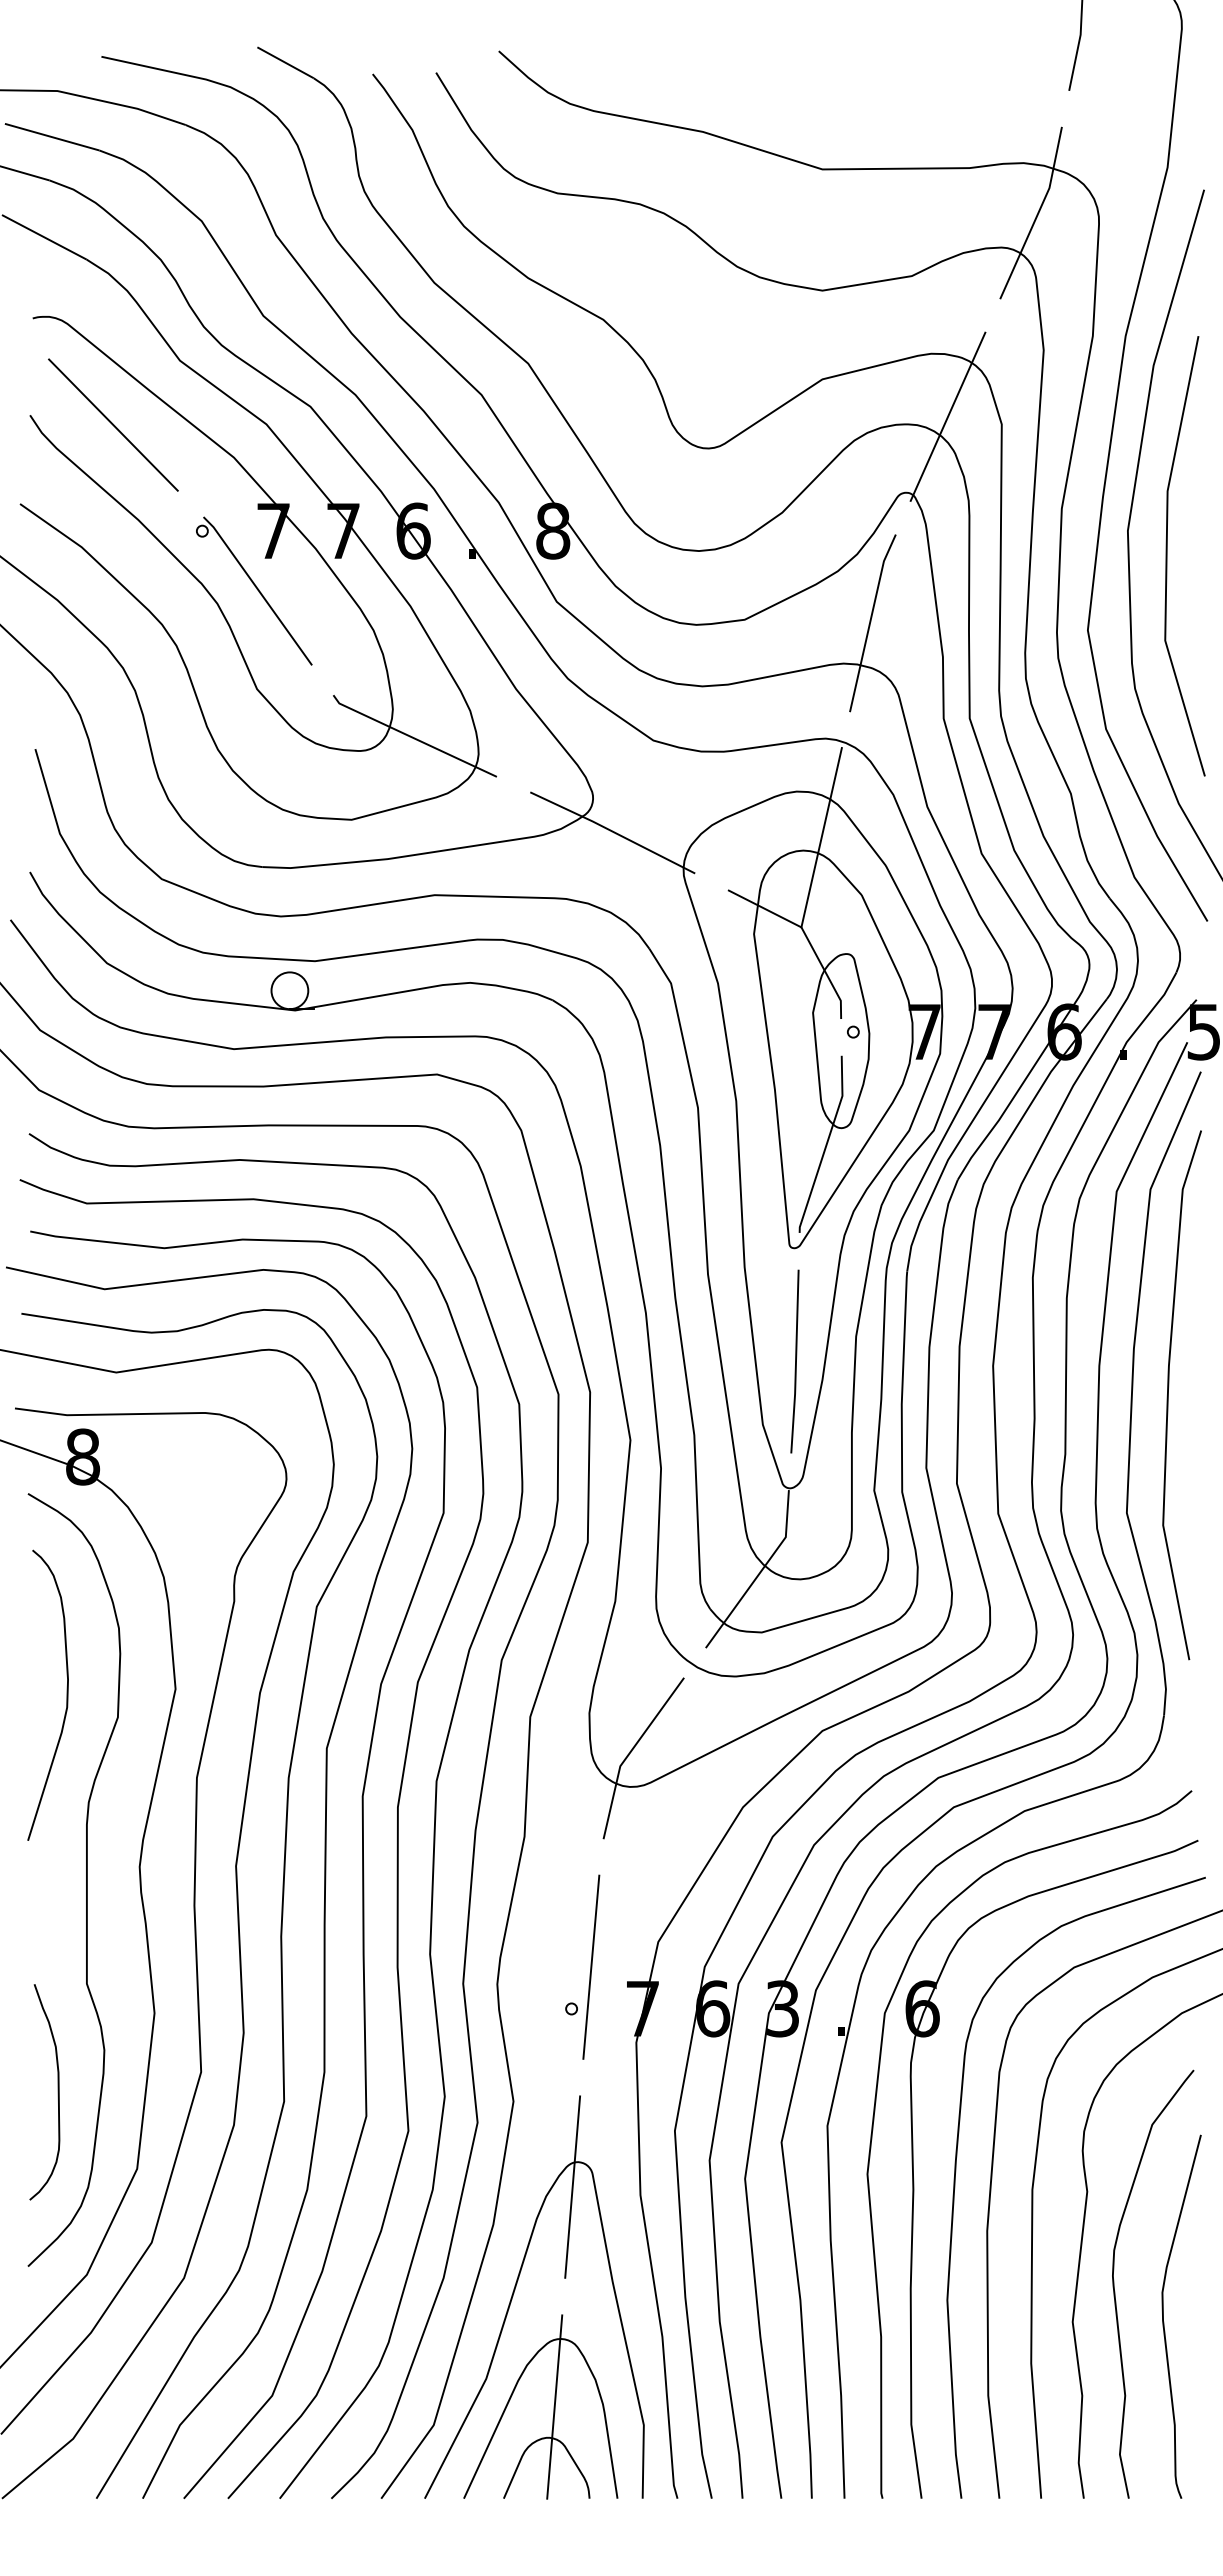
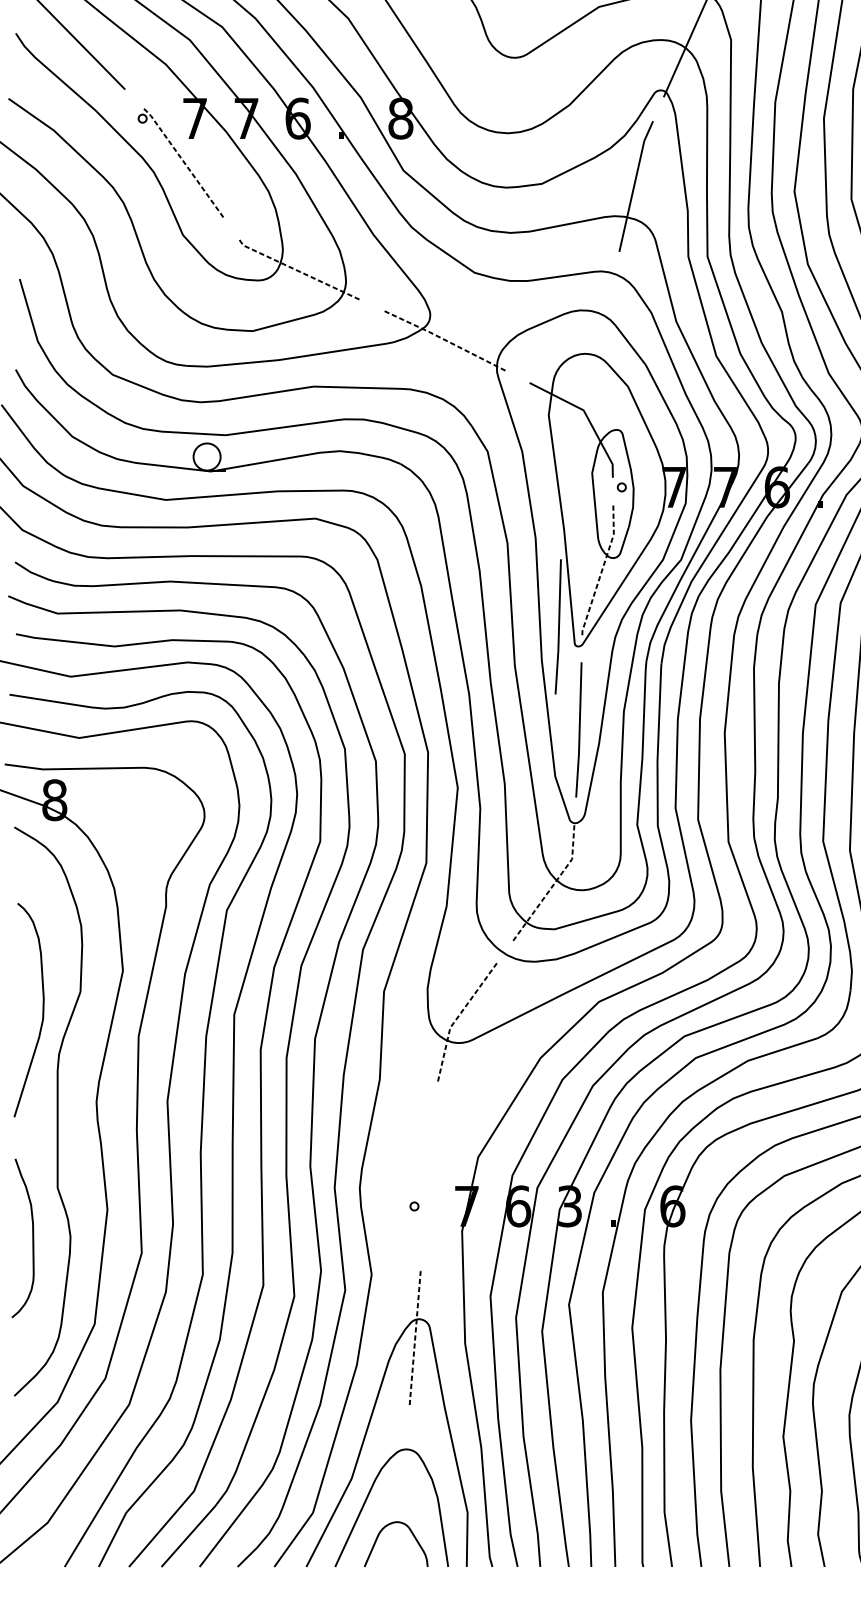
line: (258, 589) -> (183, 161), solid -> dashed
line: (412, 737) -> (297, 270), solid -> dashed
line: (613, 831) -> (445, 339), solid -> dashed
line: (821, 837) -> (598, 344), removed
line: (826, 1144) -> (602, 570), solid -> dashed
line: (767, 1221) -> (558, 626), added
line: (760, 1572) -> (553, 885), solid -> dashed
curve: (66, 1694) -> (42, 1009), moved
line: (630, 1752) -> (457, 1017), solid -> dashed
line: (591, 1966) -> (429, 1175), removed
curve: (57, 2092) -> (32, 1238), moved
line: (572, 2186) -> (415, 1337), solid -> dashed
line: (554, 2406) -> (401, 1499), removed

